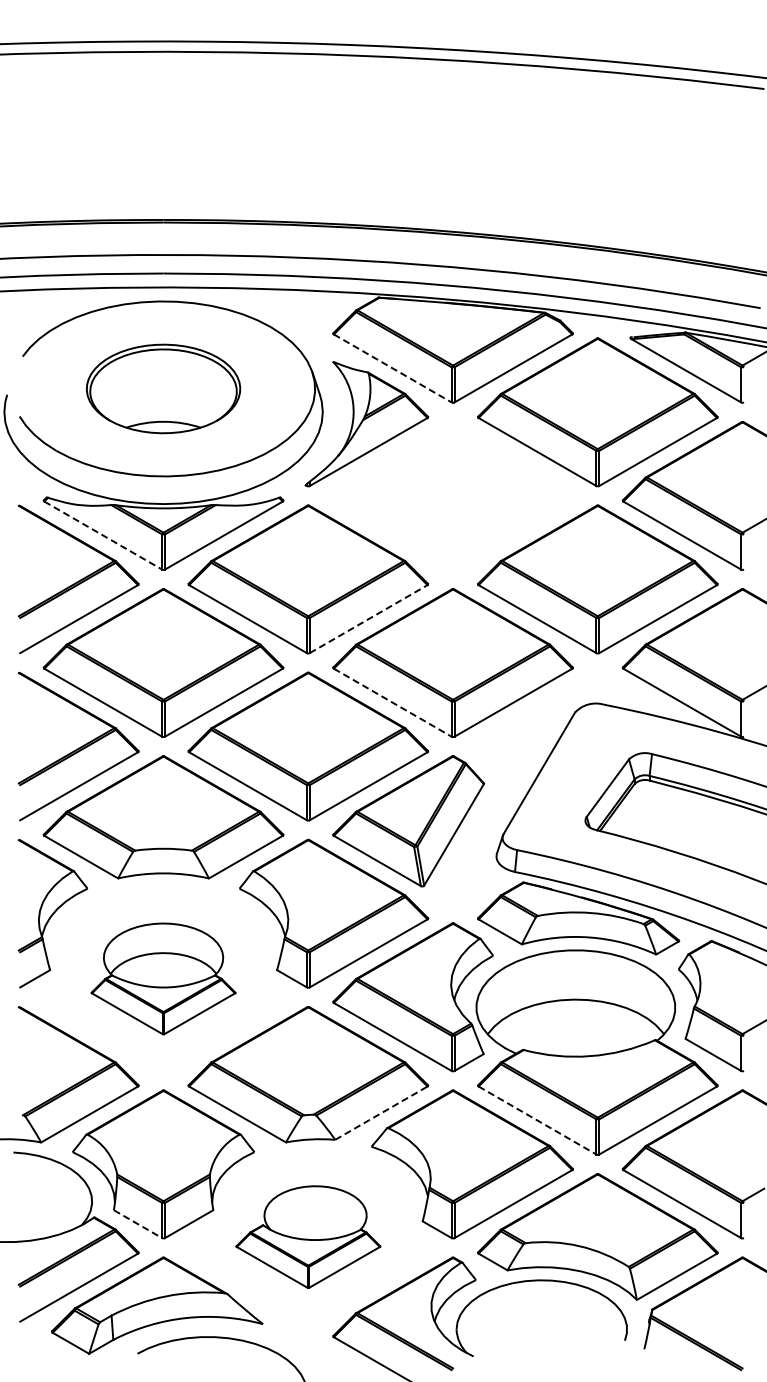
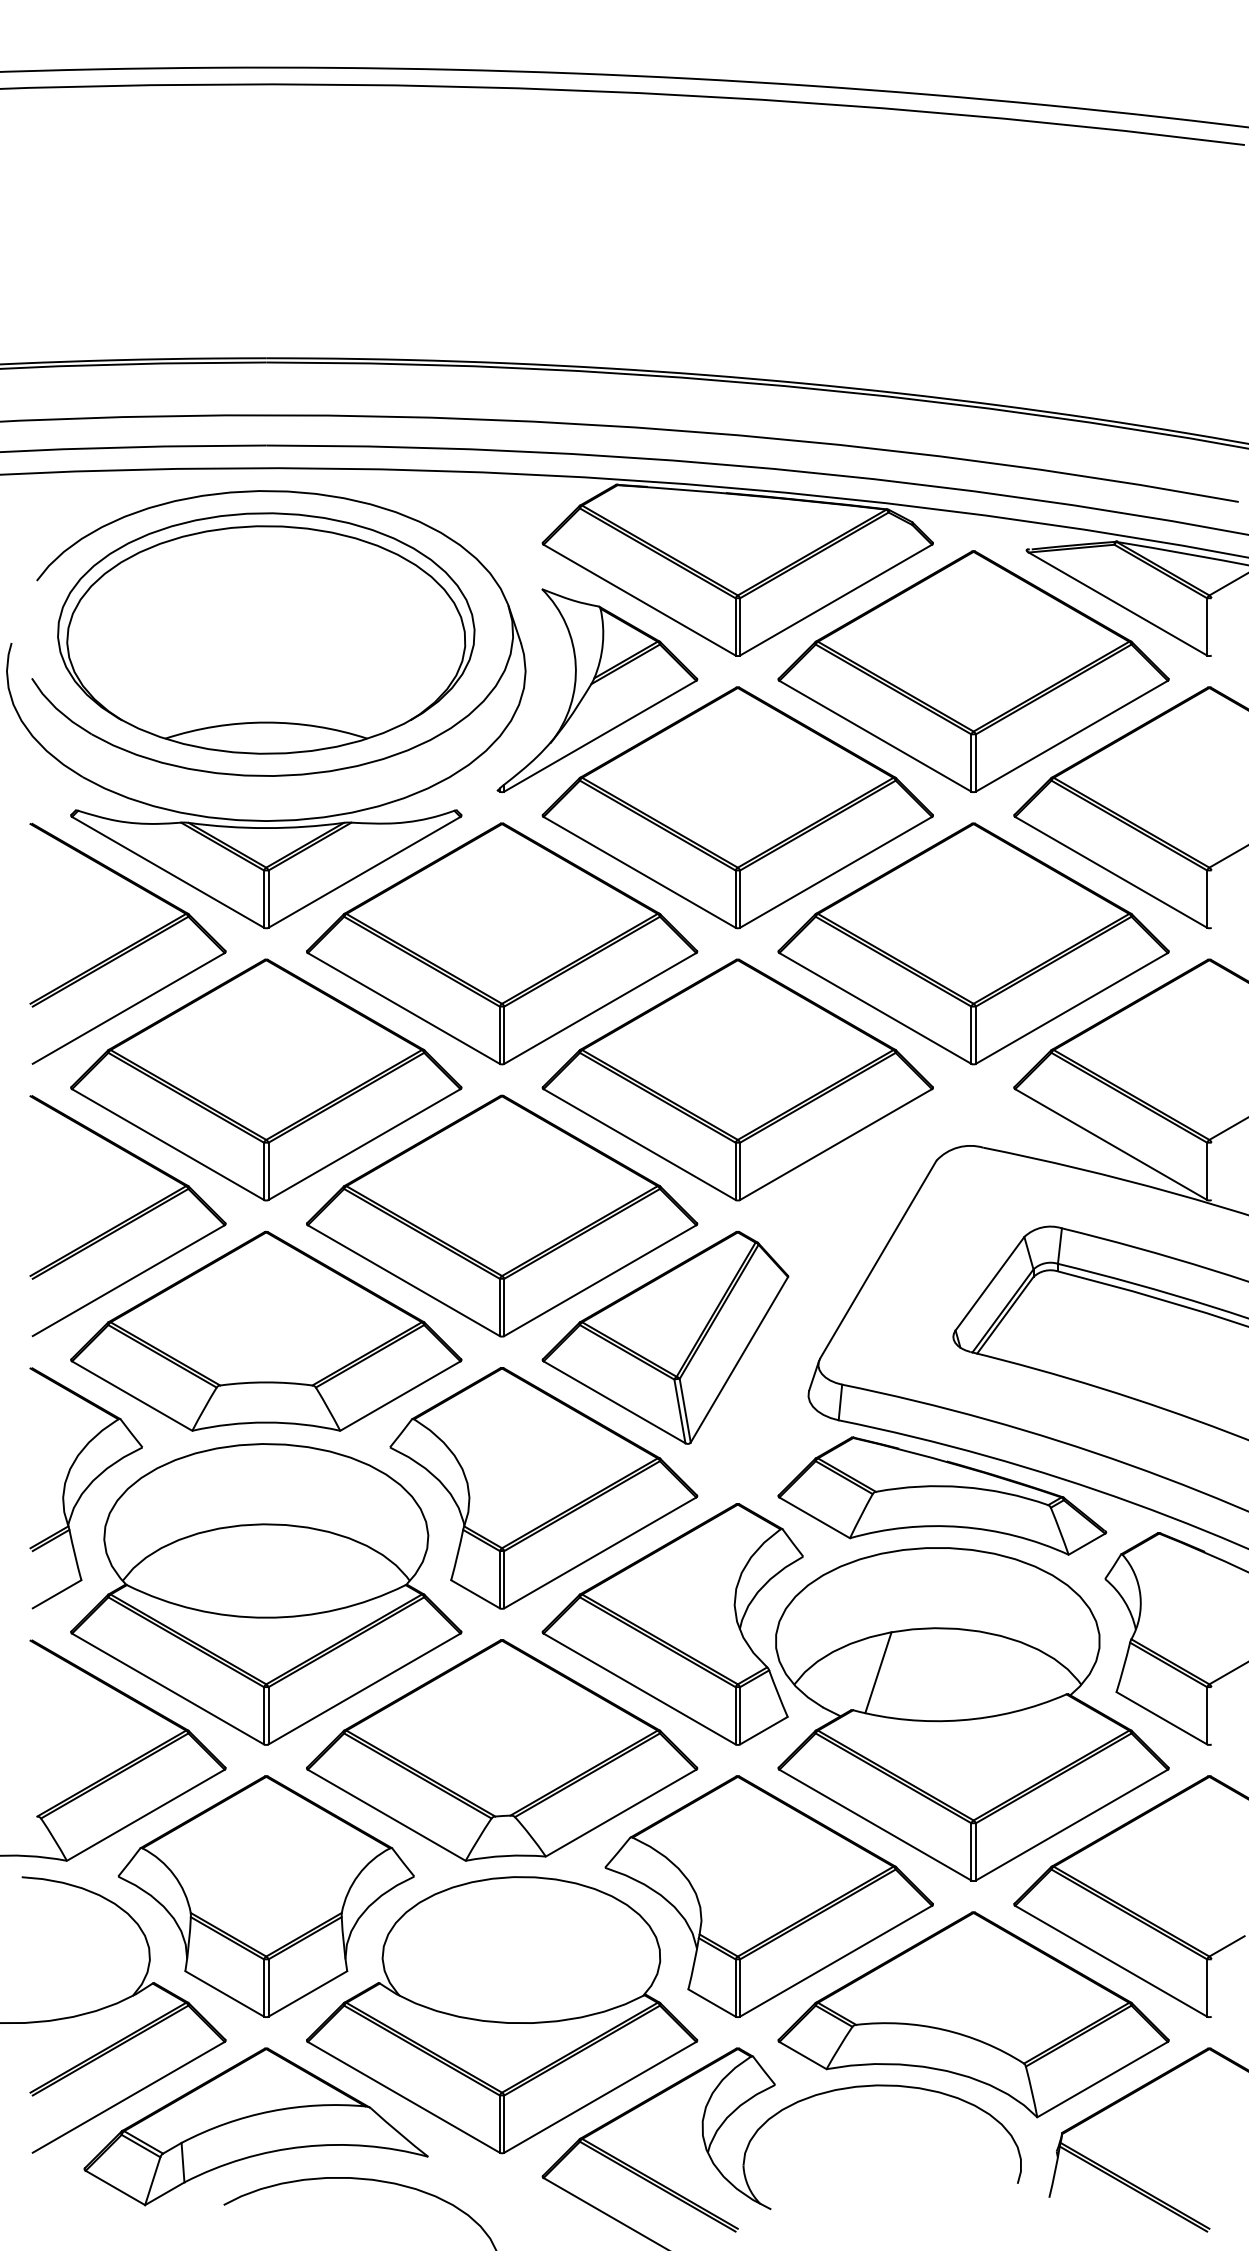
line: (393, 368) -> (640, 600), dashed -> solid
part: (163, 388) -> (266, 632), size x1.67
part: (452, 495) -> (736, 807), added
line: (103, 535) -> (168, 872), dashed -> solid
line: (369, 618) -> (601, 1007), dashed -> solid
line: (393, 702) -> (640, 1144), dashed -> solid
part: (163, 978) -> (266, 1593), size x1.67
line: (539, 1026) -> (878, 1671), added
line: (381, 1112) -> (621, 1812), dashed -> solid
line: (537, 1120) -> (875, 1825), dashed -> solid
line: (138, 1224) -> (225, 1994), dashed -> solid
part: (308, 1236) -> (502, 2014), size x1.67

